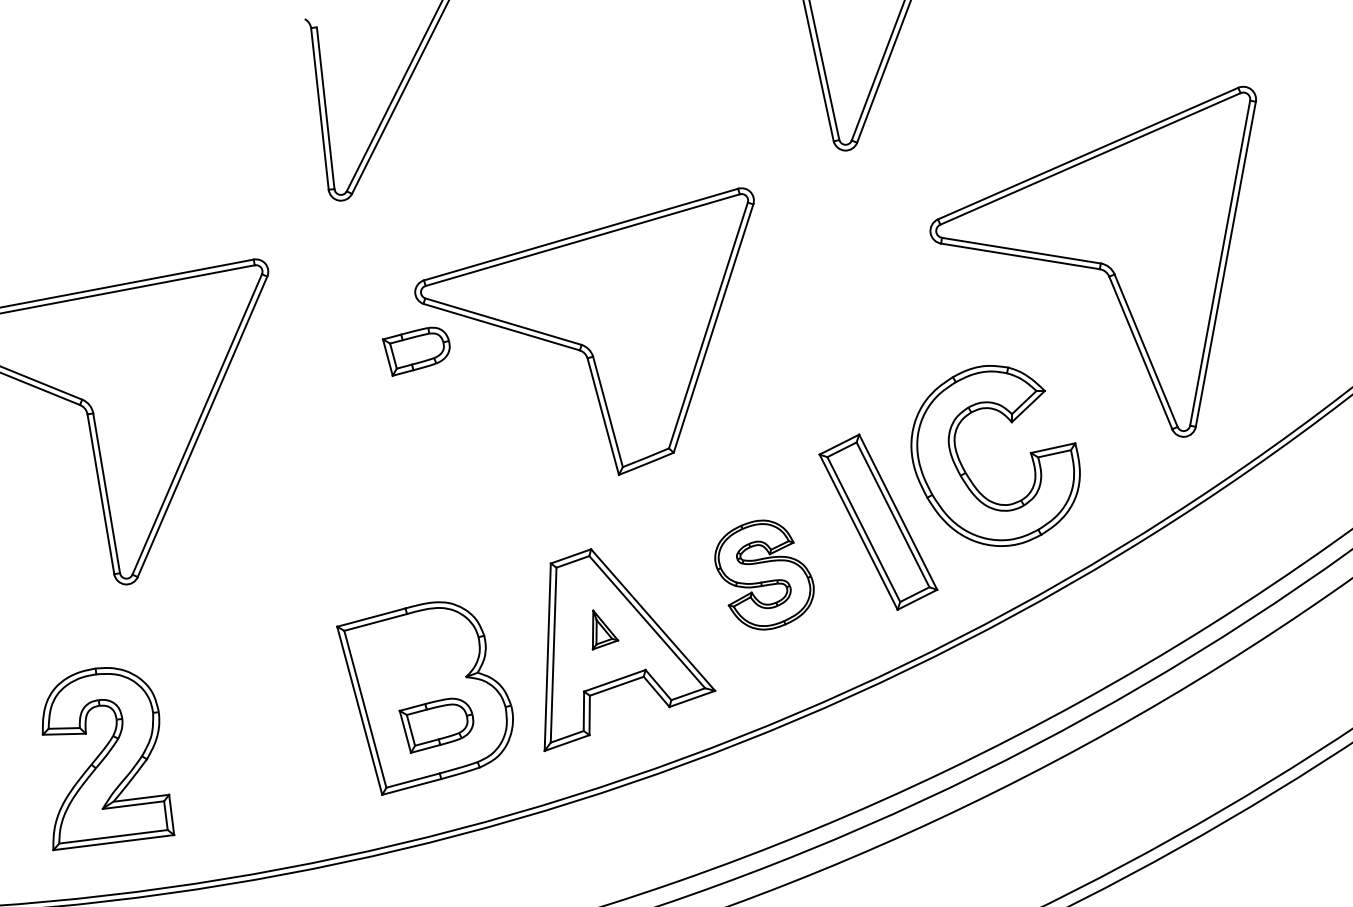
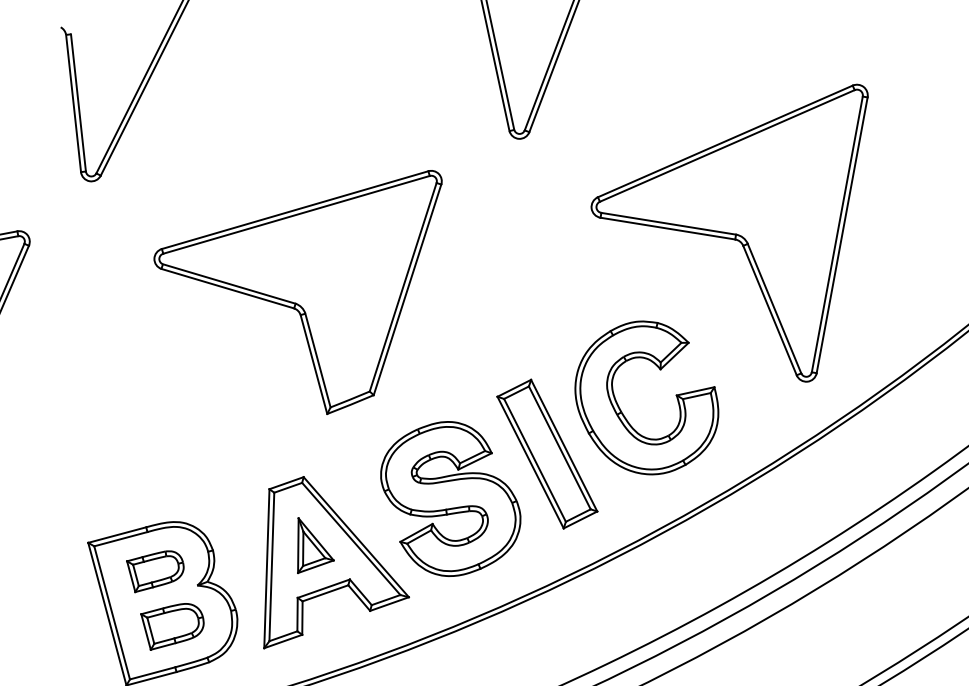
part: (415, 351) -> (154, 571), moved
part: (764, 574) -> (450, 498), size x1.67
part: (605, 629) -> (315, 545), size x1.67

